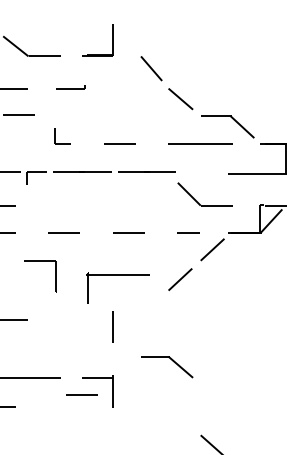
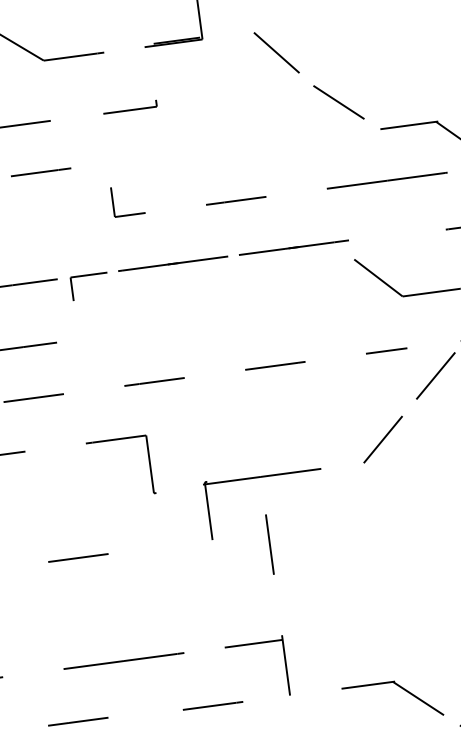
part: (117, 275) -> (261, 478), moved
part: (172, 361) -> (401, 689), moved
line: (81, 394) -> (211, 705), moved

